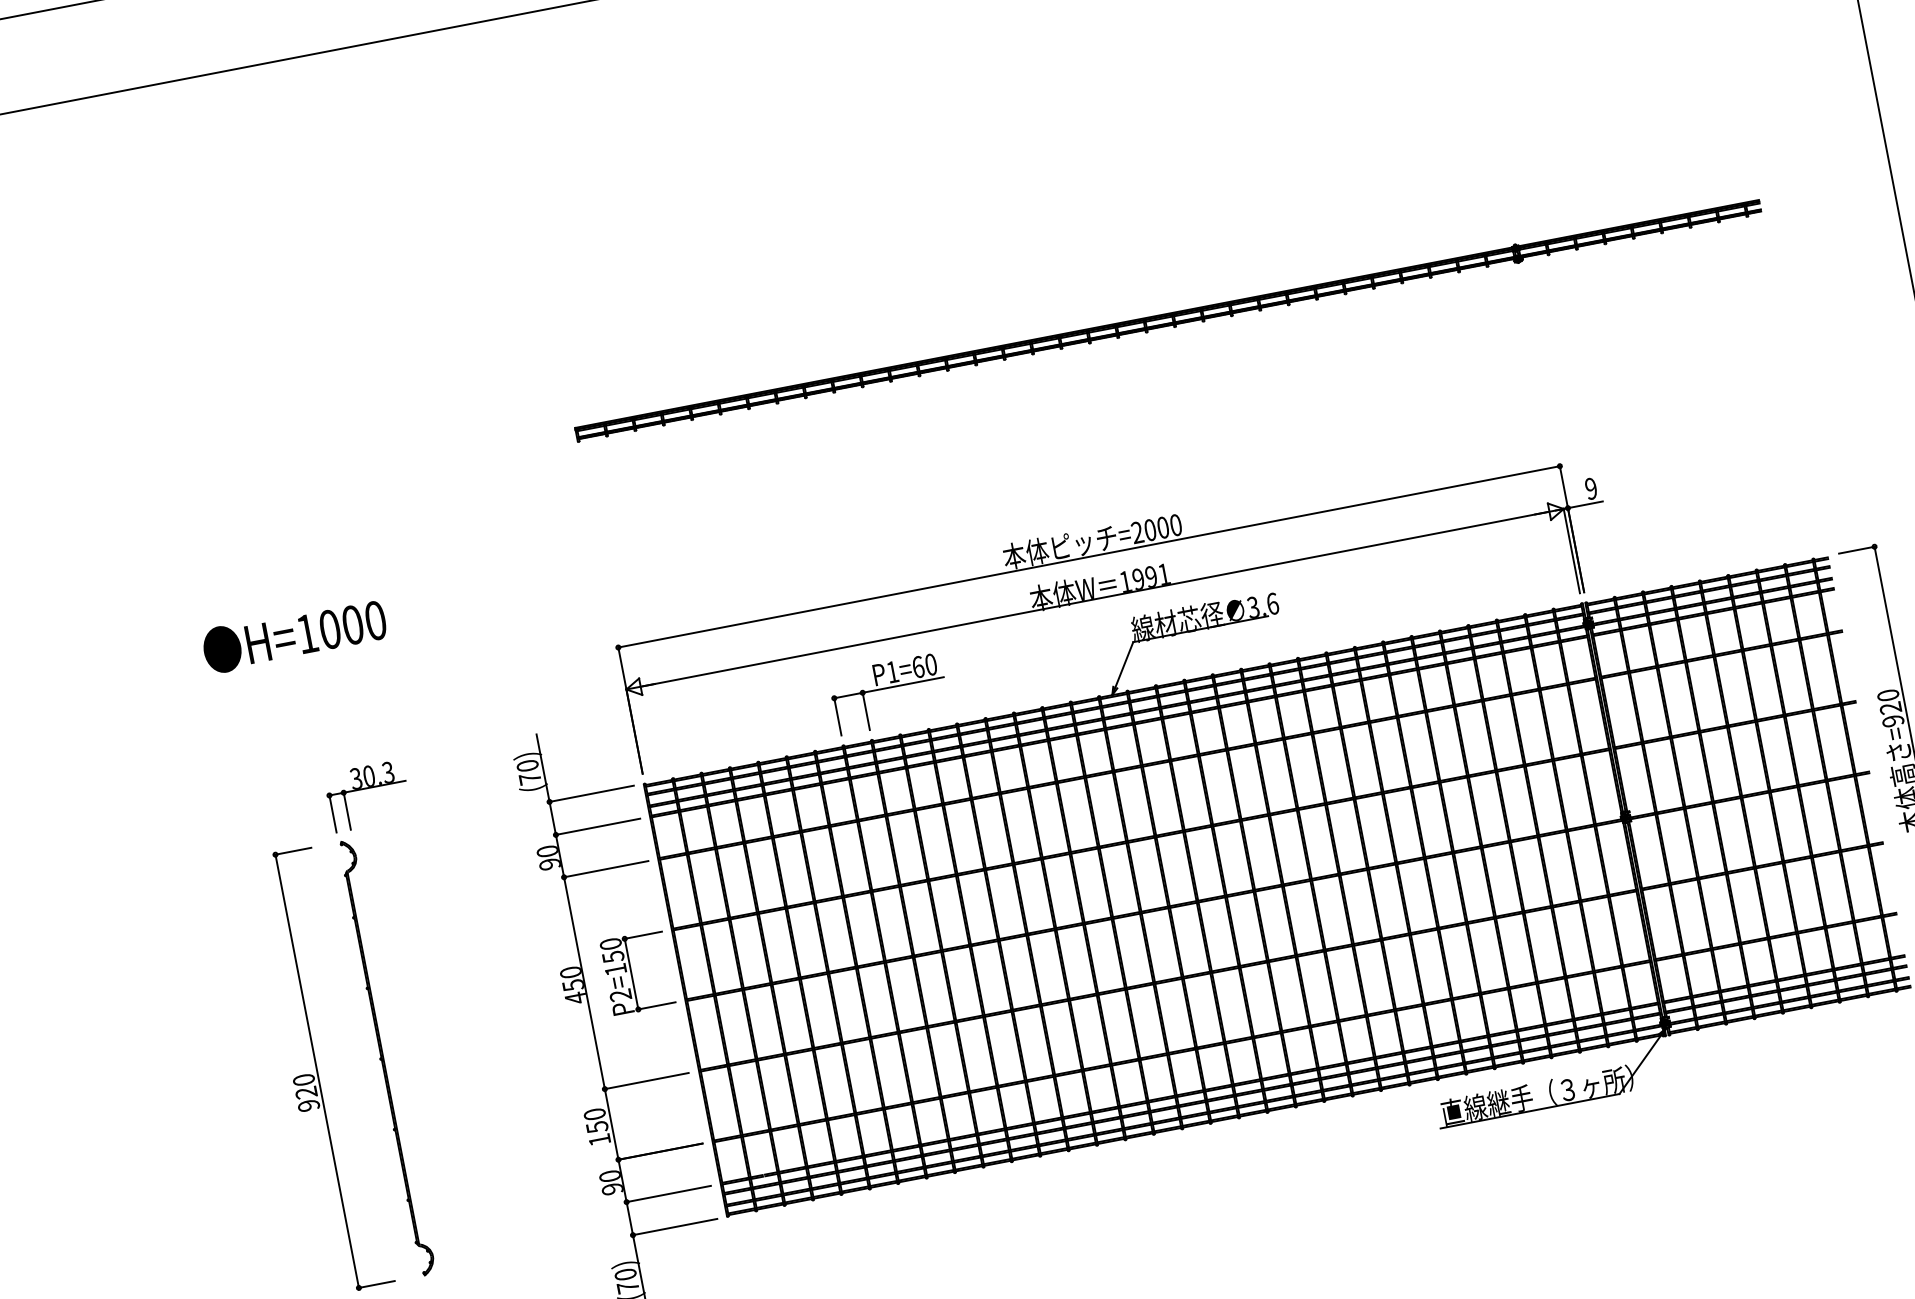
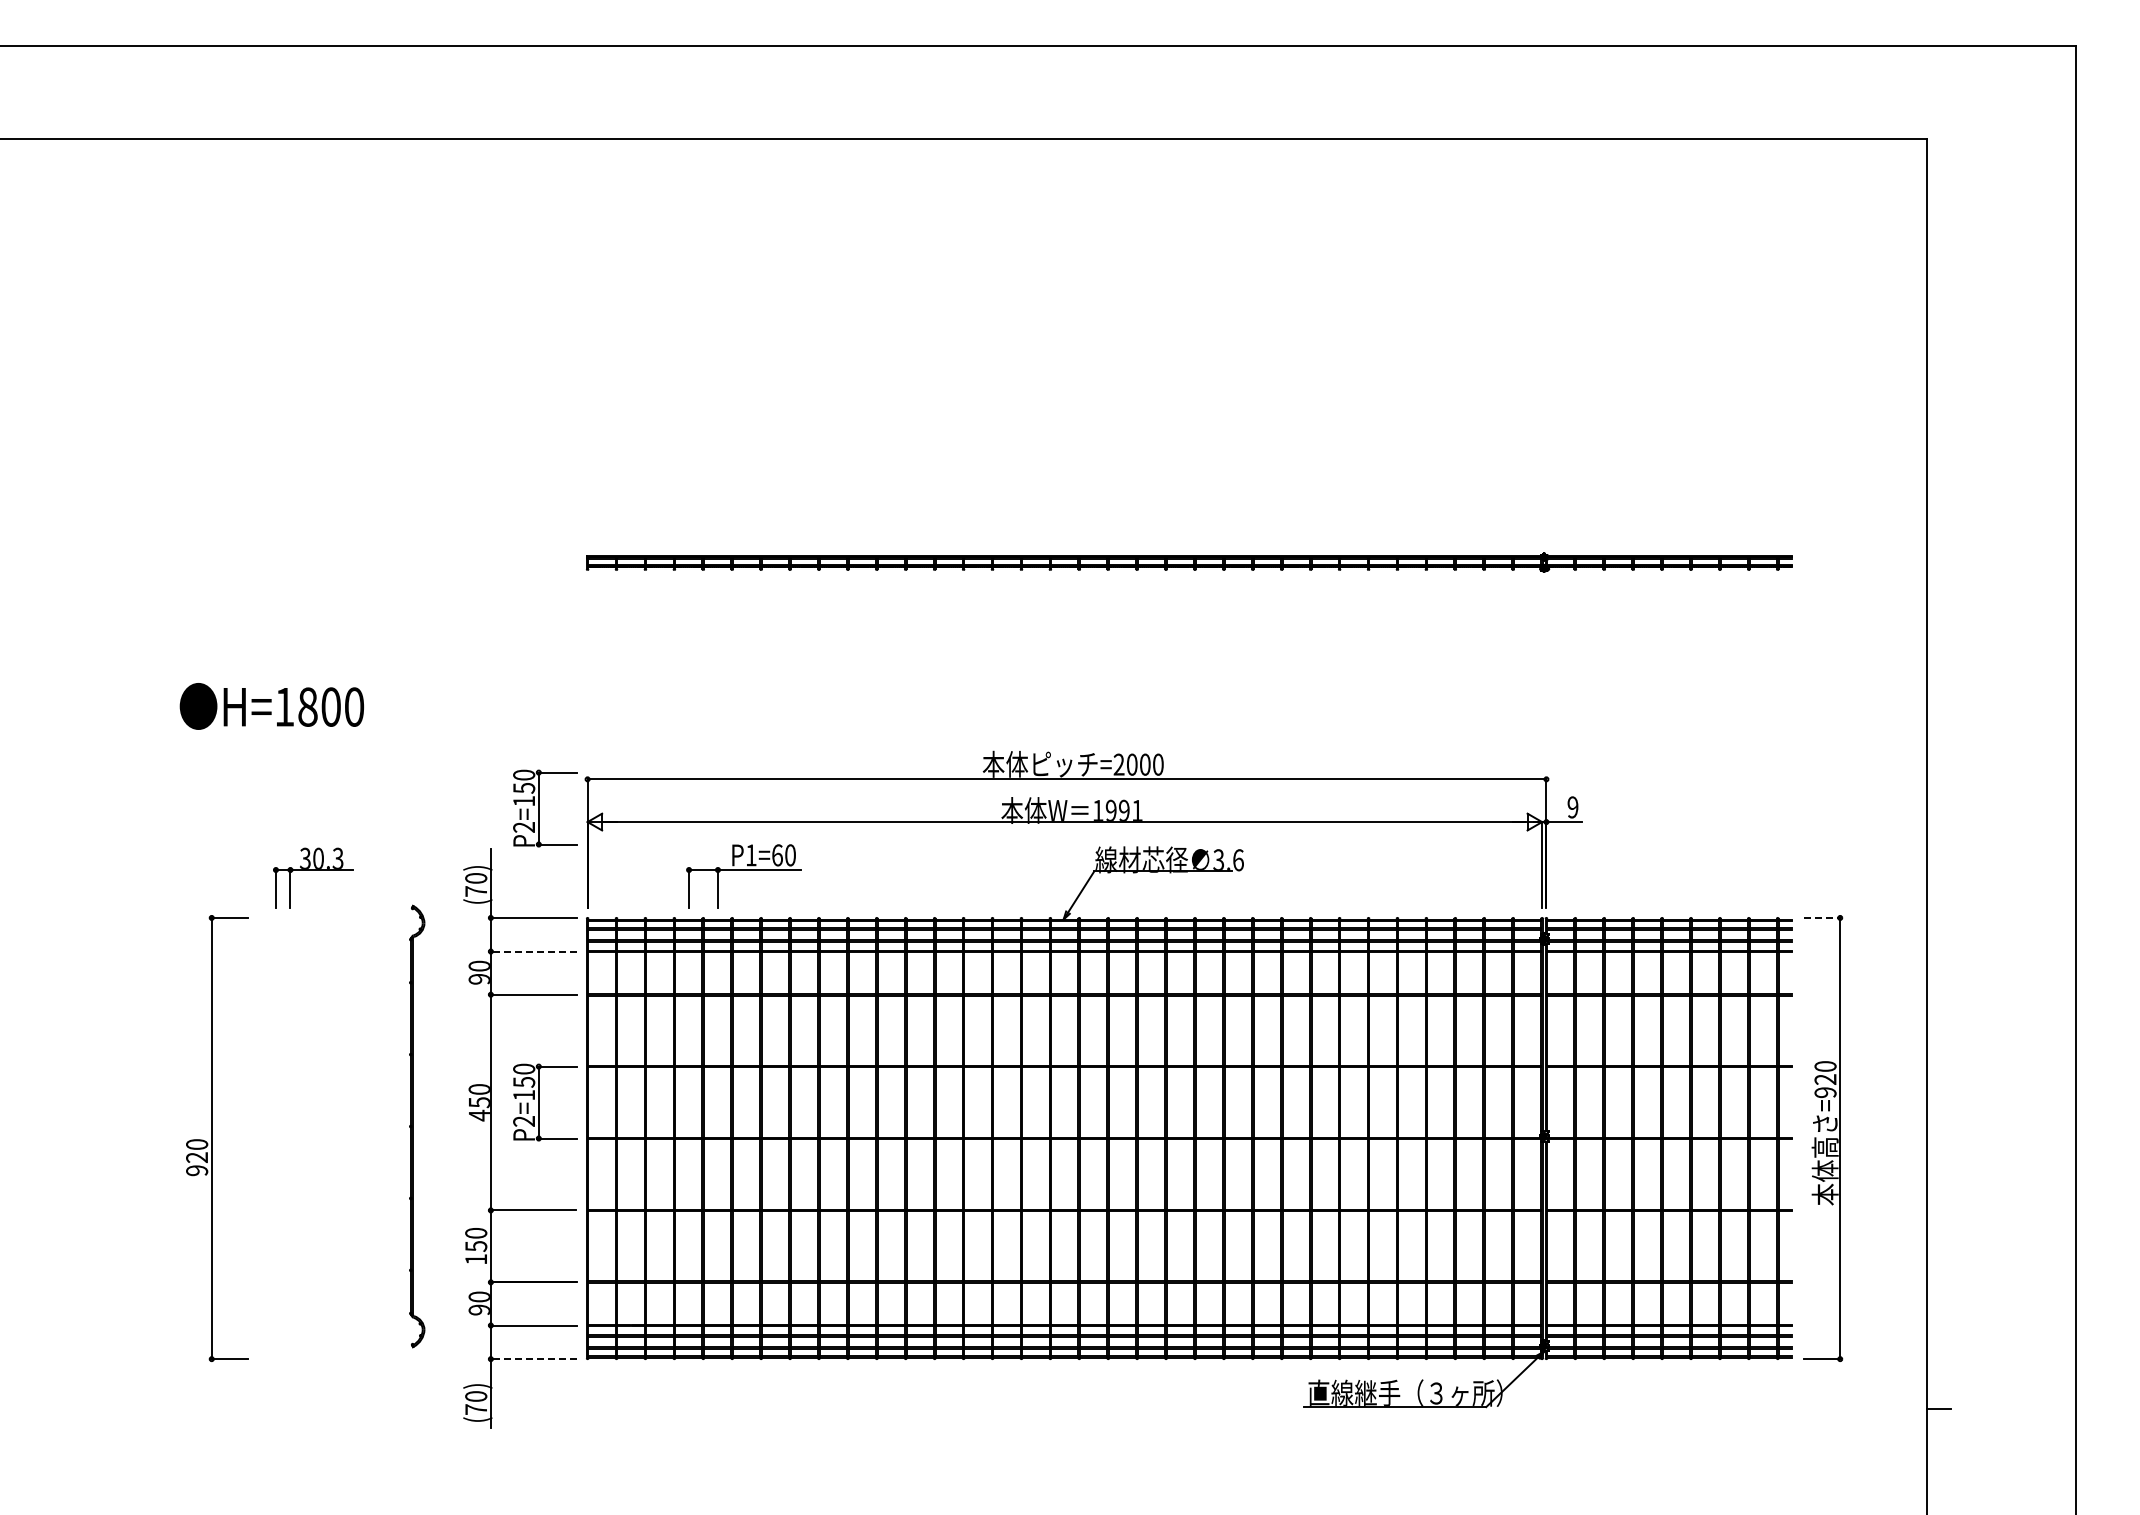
line: (1857, 549) -> (1822, 917), solid -> dashed
text: (329, 628) -> (307, 706), H=1000 -> H=1800
part: (582, 684) -> (545, 808), added
part: (888, 694) -> (743, 876), moved
line: (597, 826) -> (533, 951), solid -> dashed
part: (387, 1057) -> (417, 1126), moved
line: (674, 1227) -> (533, 1359), solid -> dashed

